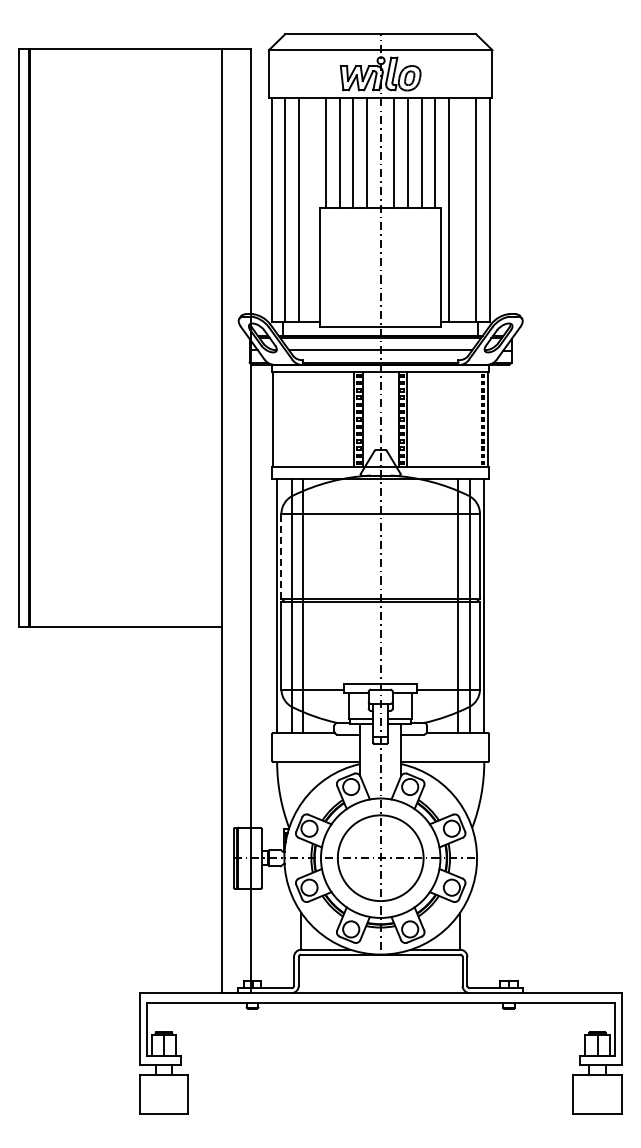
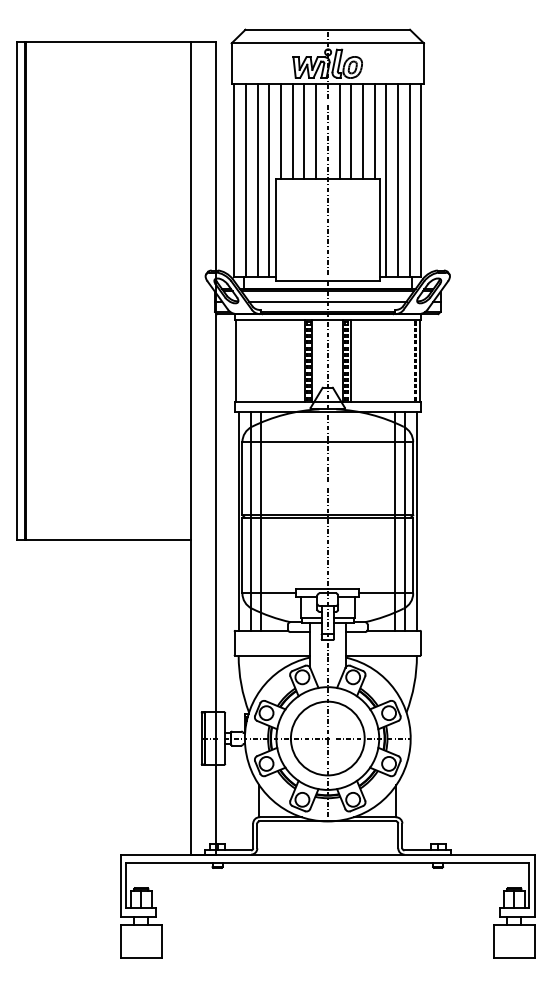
line: (312, 209) -> (269, 180), added
line: (462, 209) -> (398, 180), added
line: (281, 555) -> (242, 478), dashed -> solid

